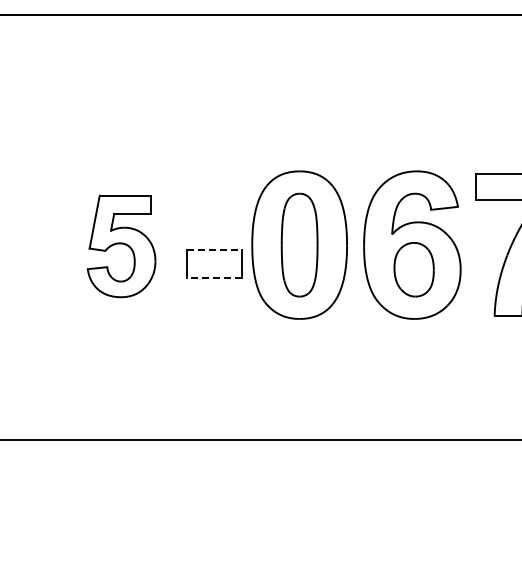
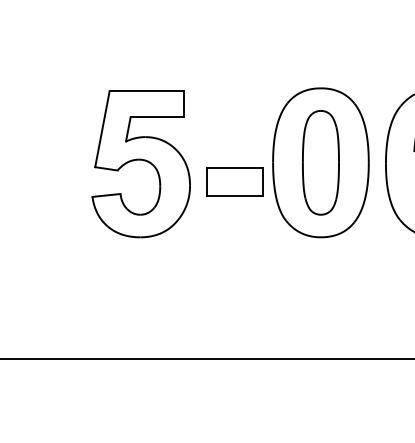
part: (121, 246) -> (141, 164), size x1.43
line: (214, 250) -> (234, 168), dashed -> solid
line: (214, 277) -> (234, 195), dashed -> solid

